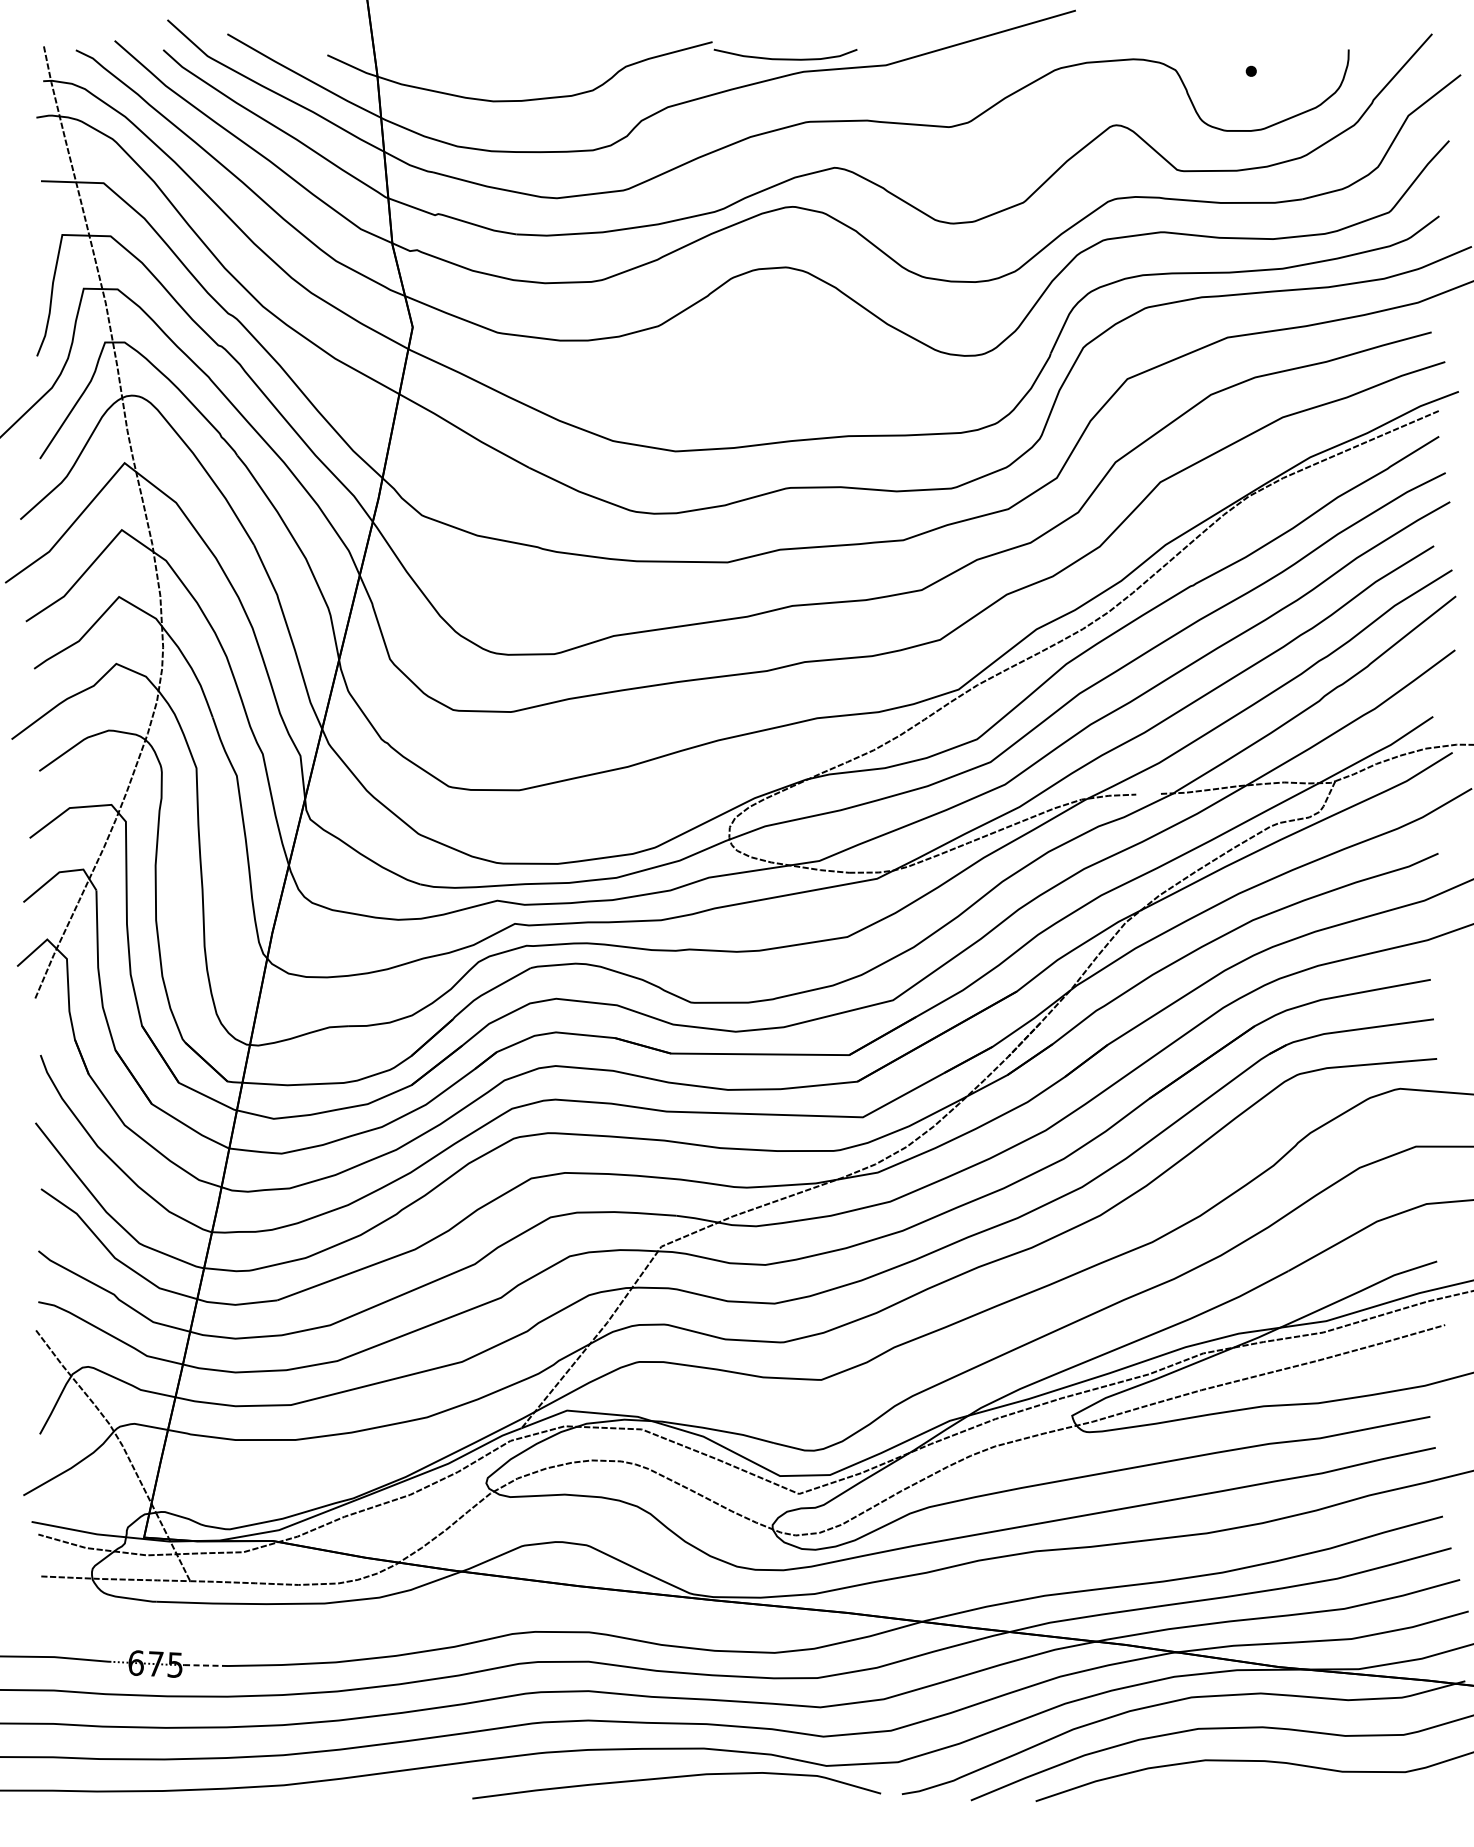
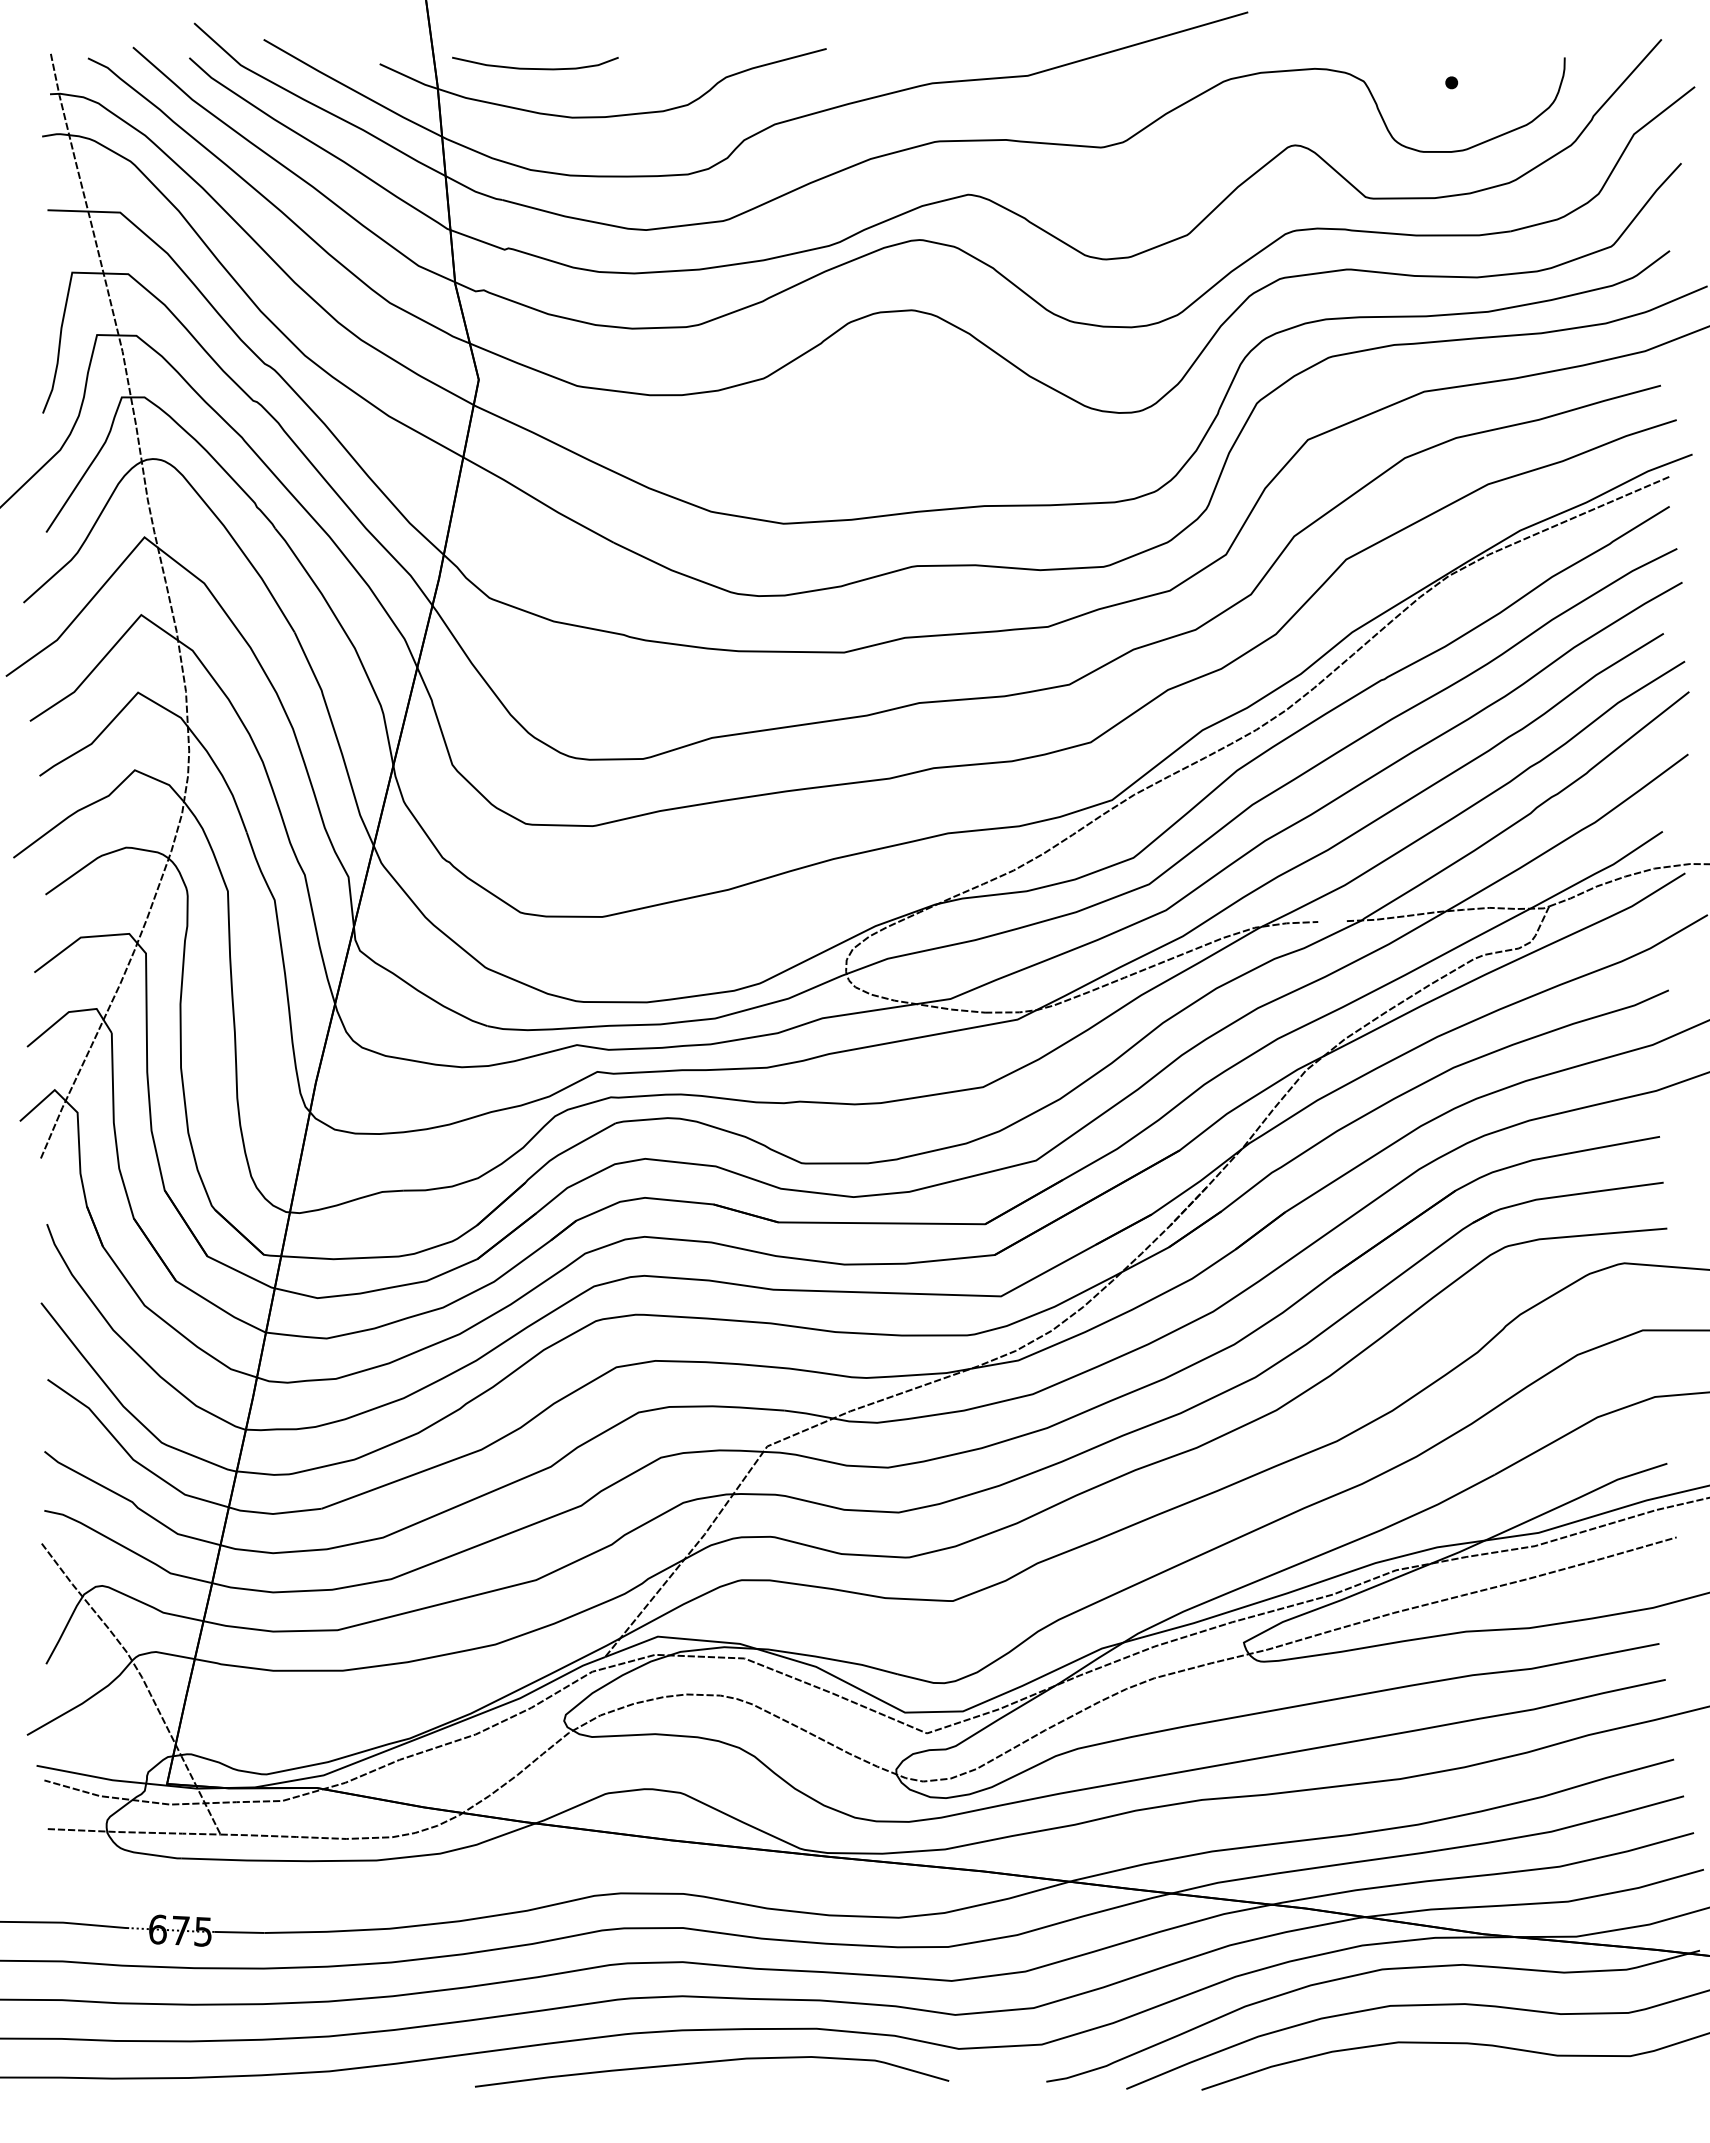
curve: (785, 59) -> (535, 68), moved
line: (205, 1665) -> (238, 1932), dashed -> solid
curve: (677, 1777) -> (712, 2062), moved

